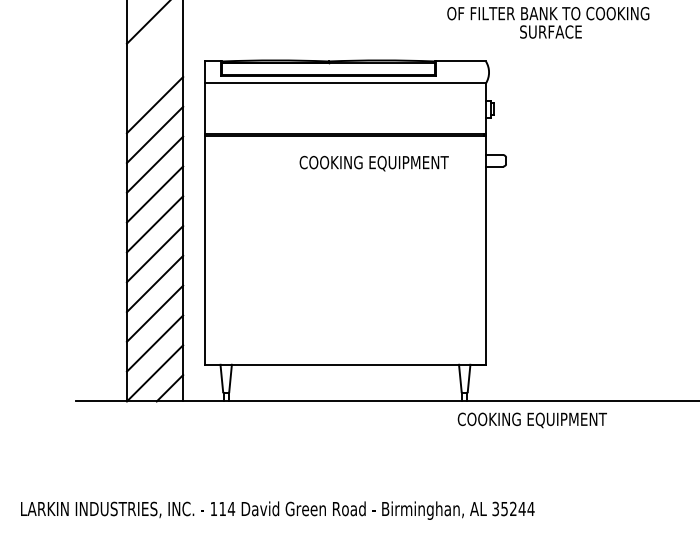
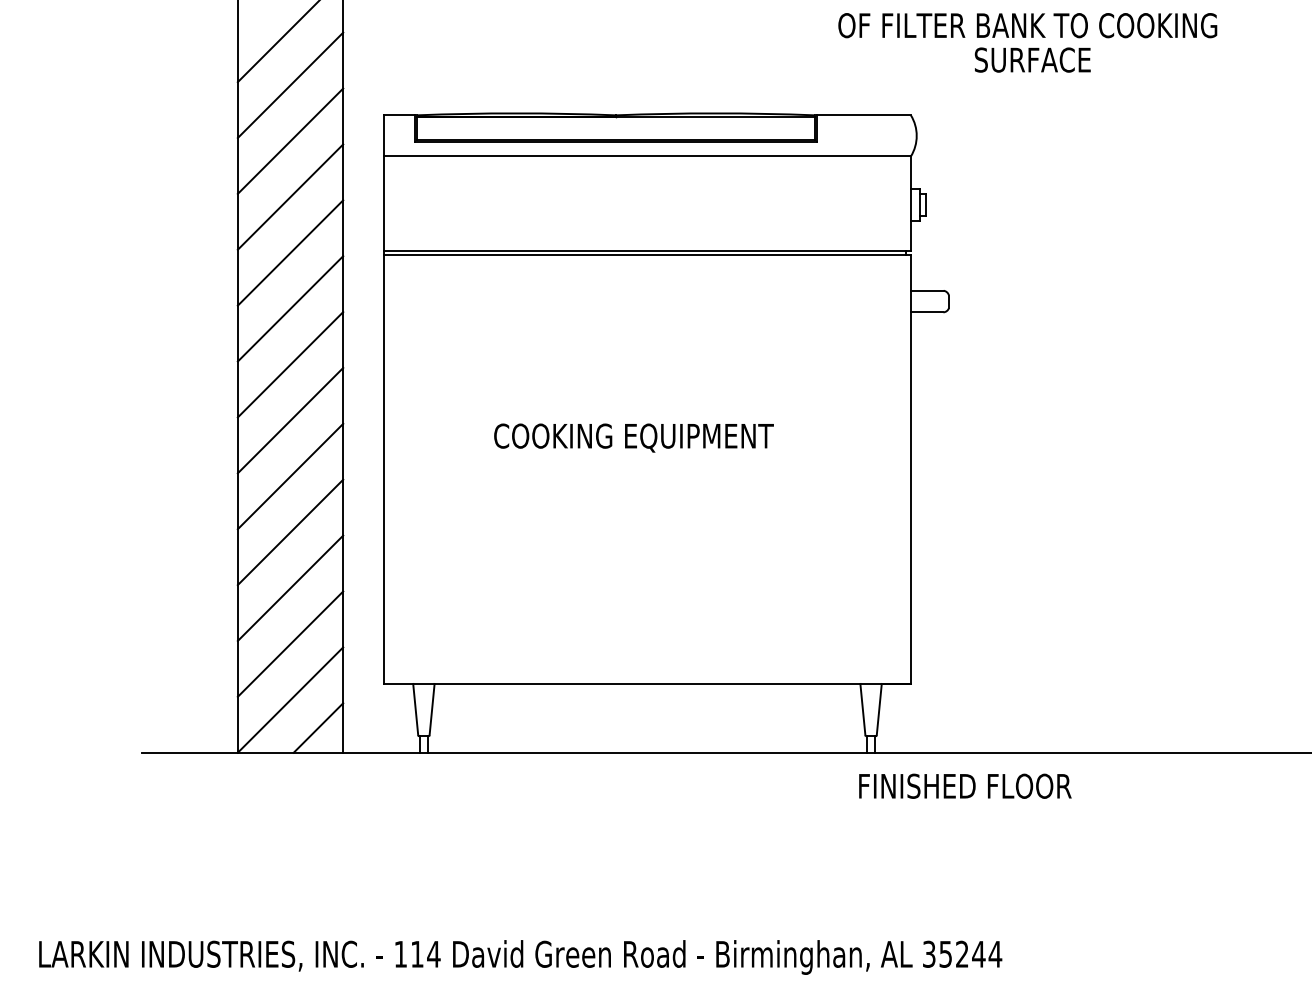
line: (154, 45) -> (289, 85), added
line: (154, 75) -> (289, 141), added
text: (373, 163) -> (632, 437), moved
text: (531, 420) -> (996, 788), COOKING EQUIPMENT -> FINISHED FLOOR

